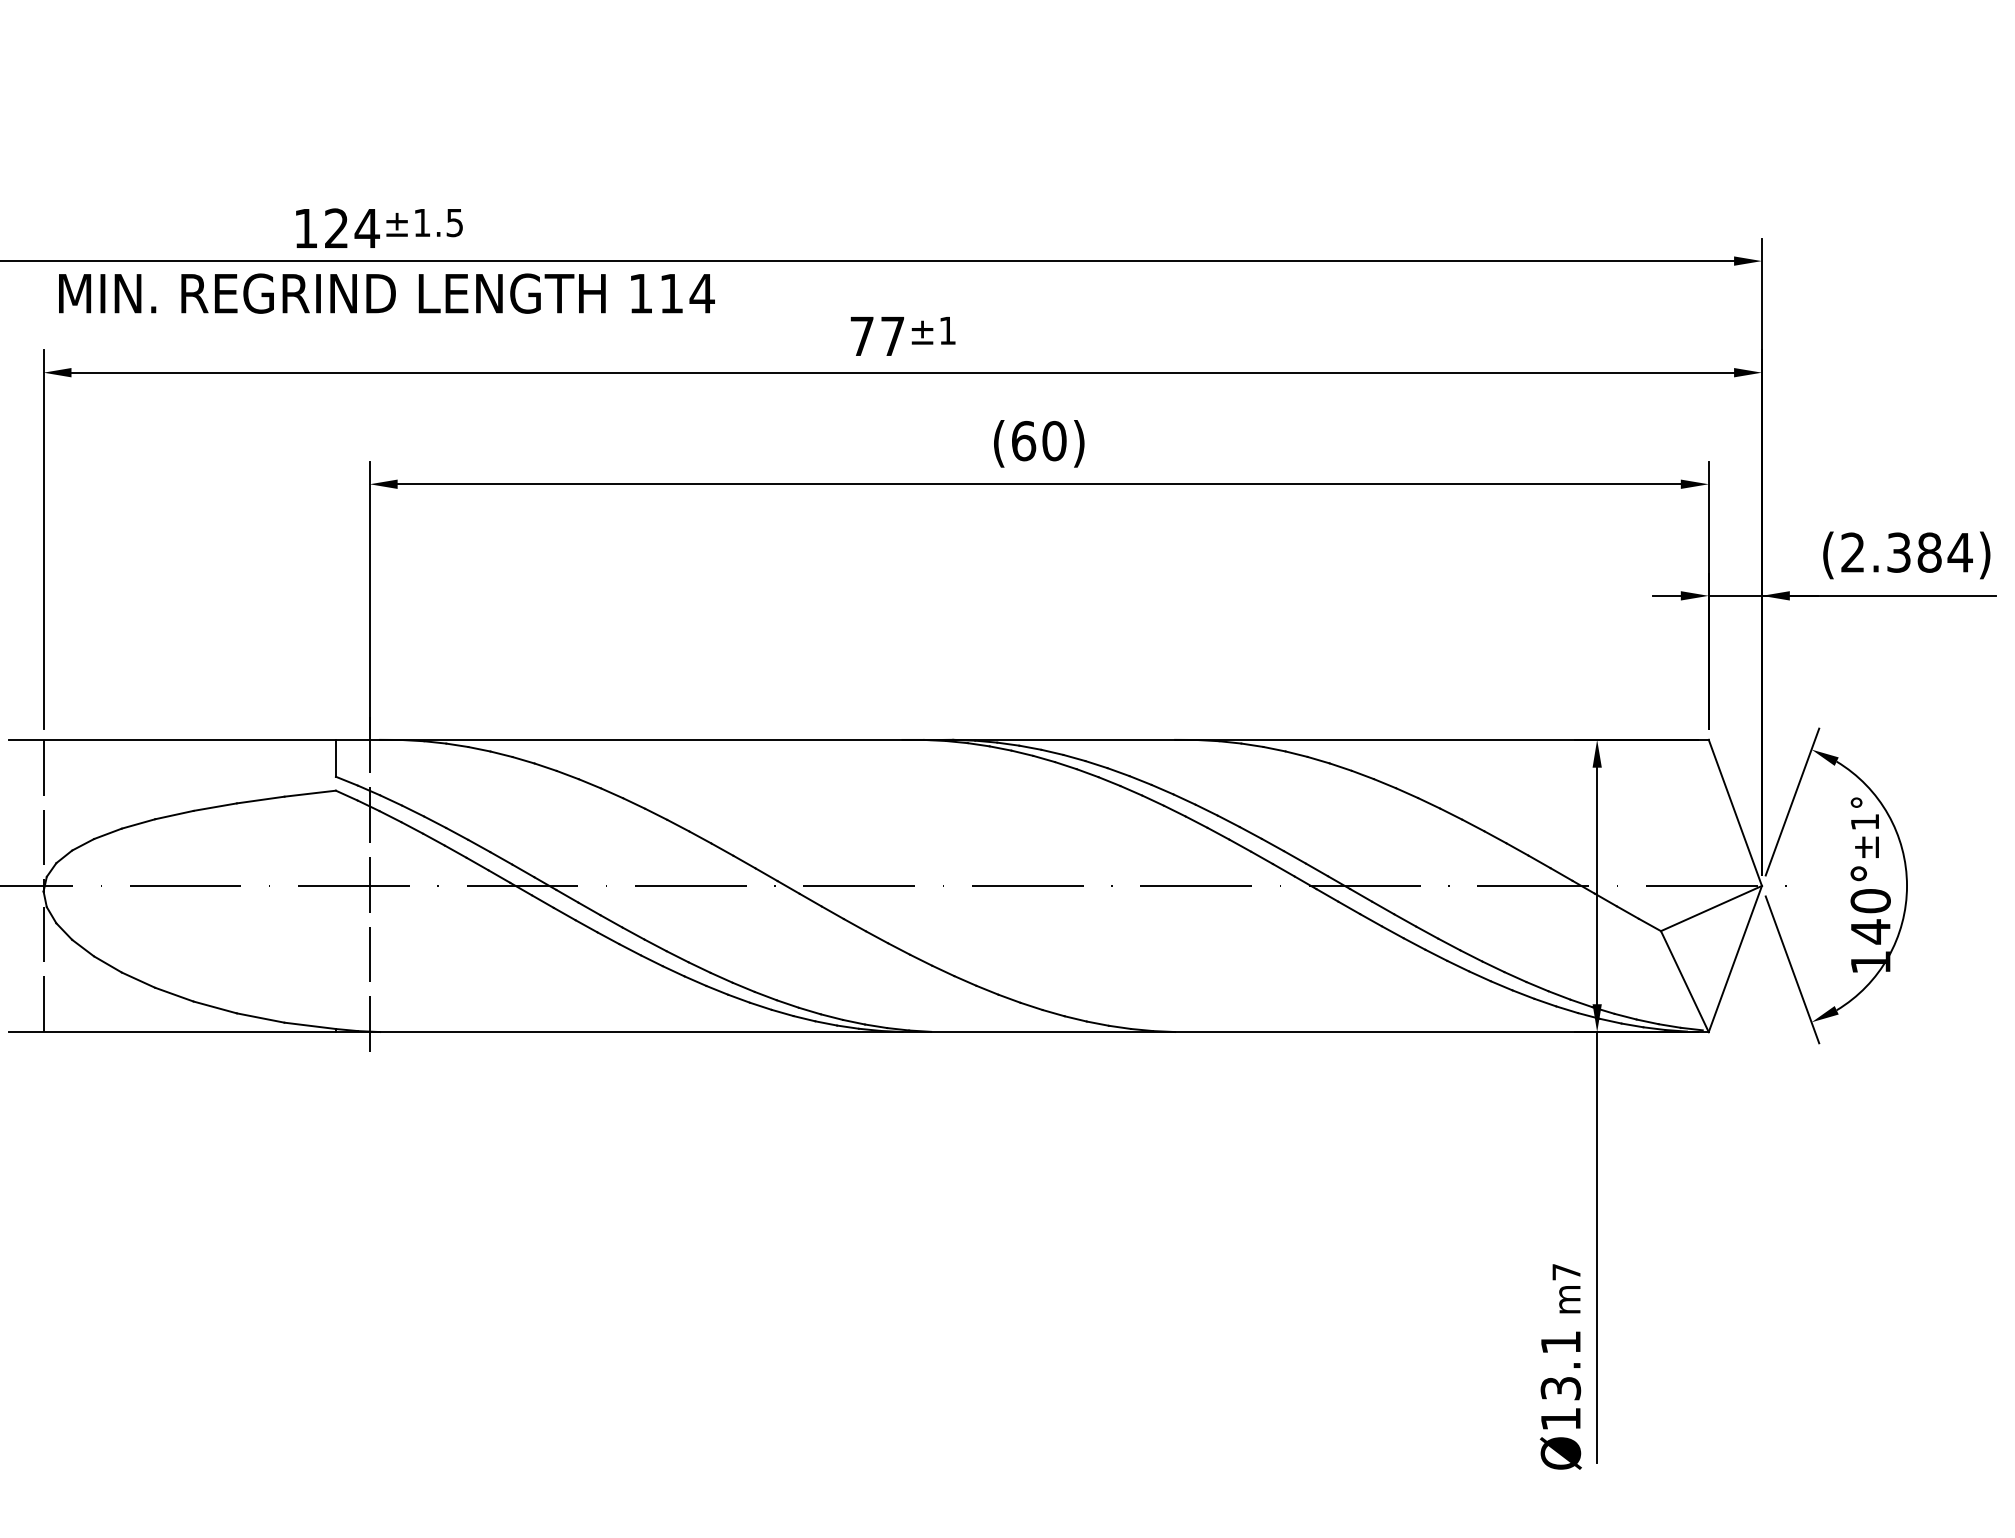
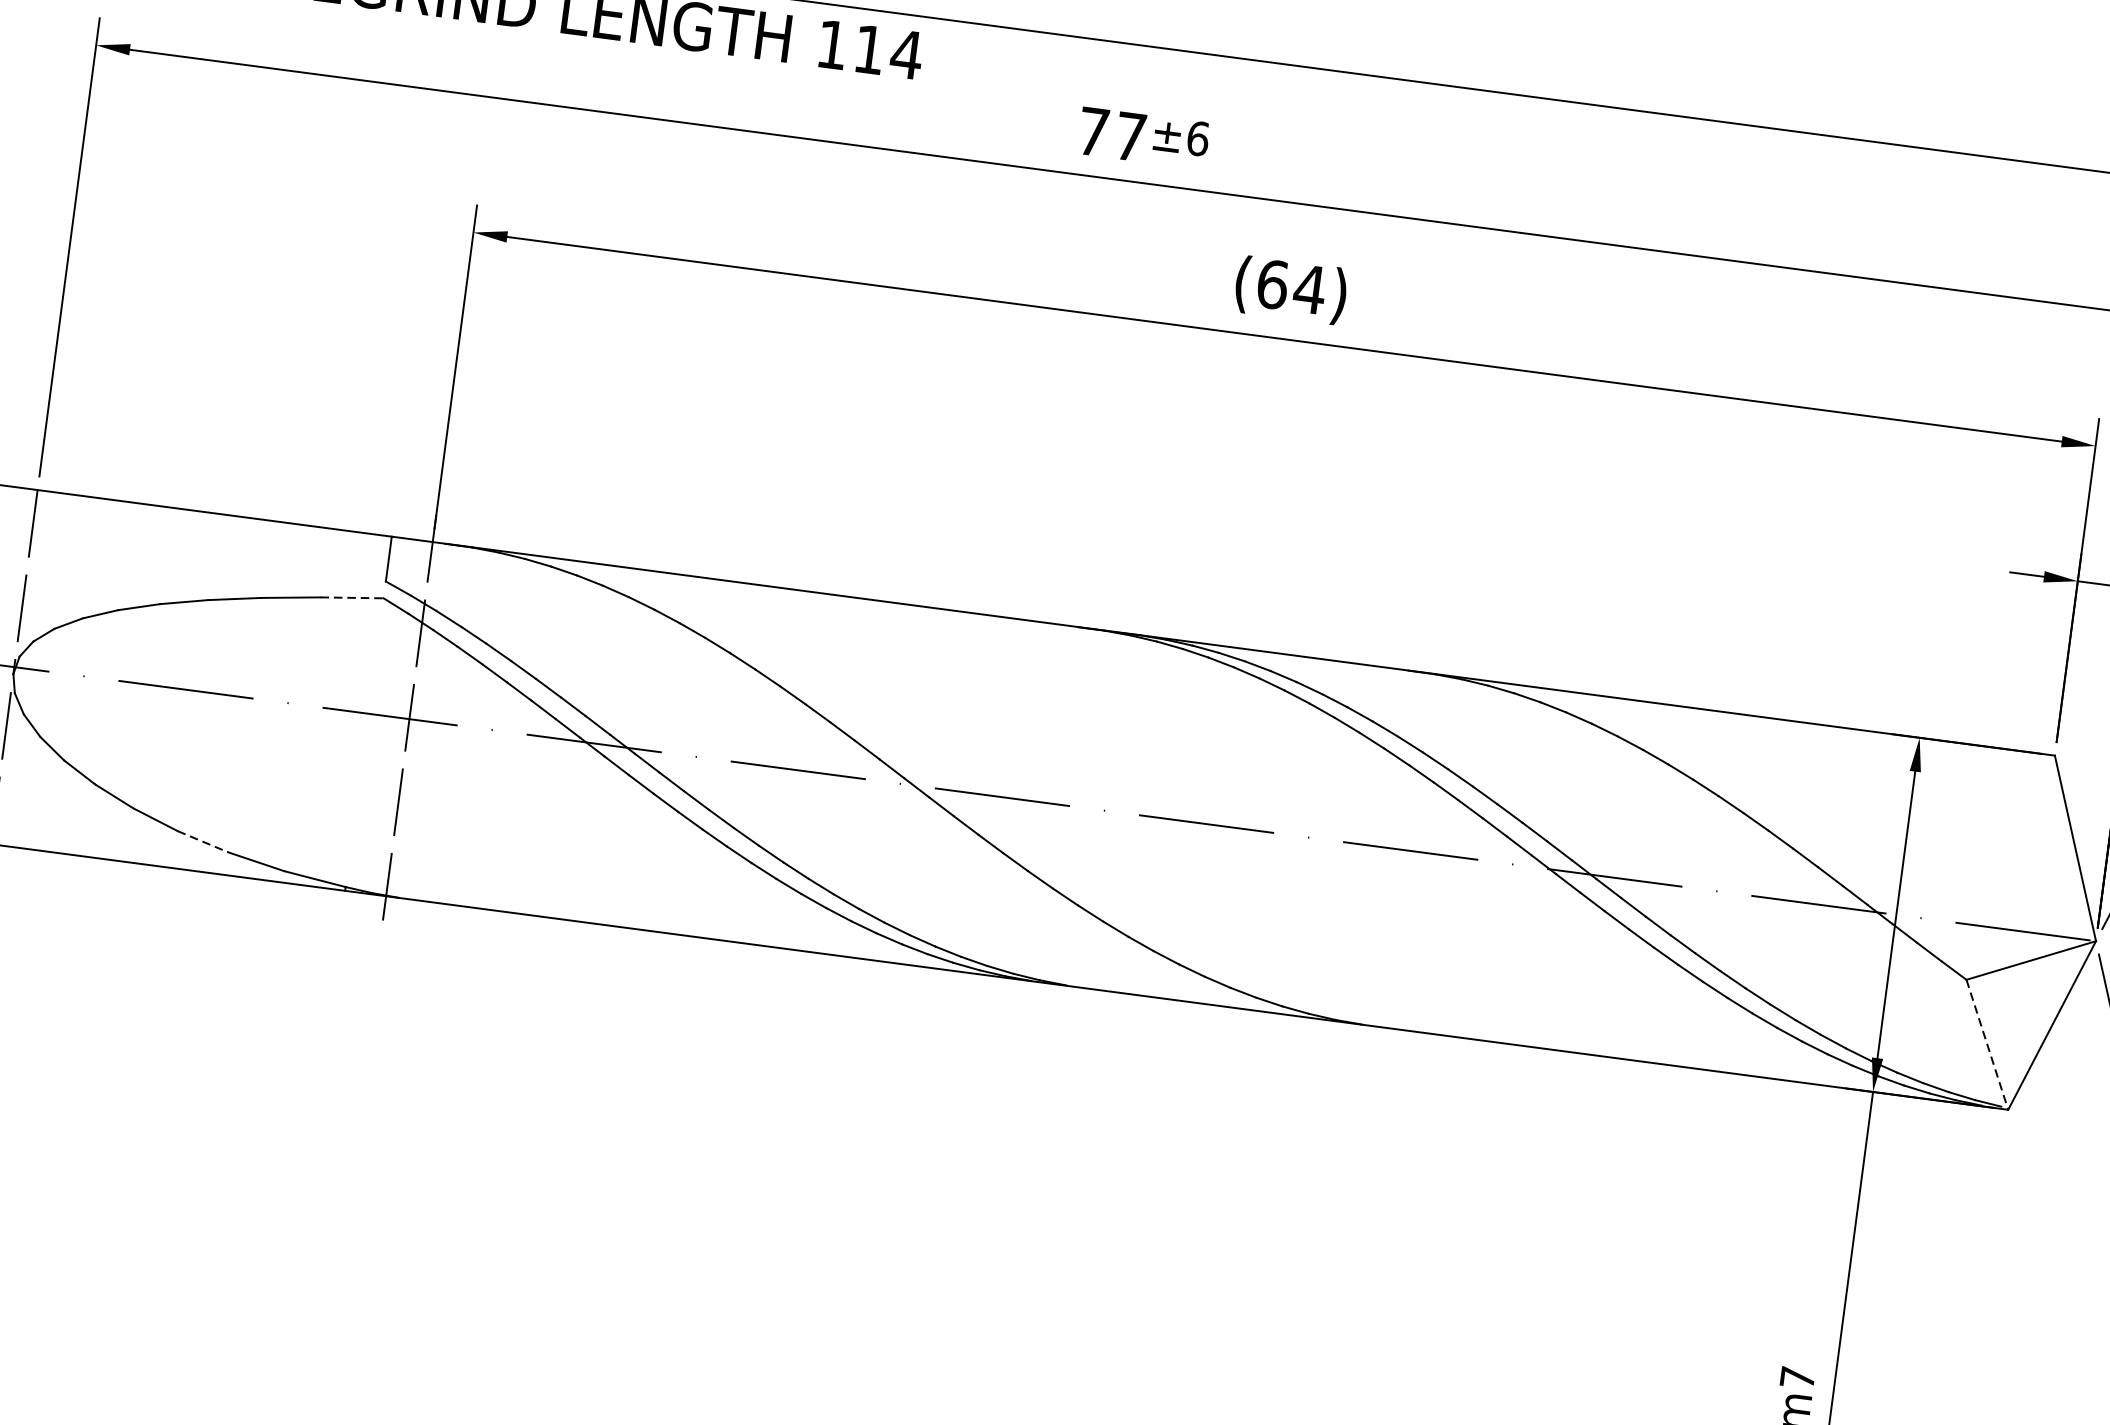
text: (947, 330) -> (1197, 138), ±1 -> ±6
text: (1054, 440) -> (1310, 288), (60) -> (64)
line: (310, 793) -> (352, 597), solid -> dashed
line: (1684, 981) -> (1986, 1044), solid -> dashed
line: (215, 1007) -> (203, 841), solid -> dashed

